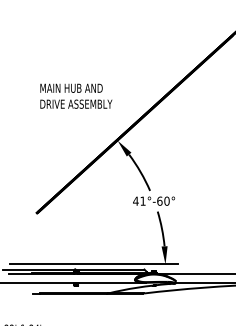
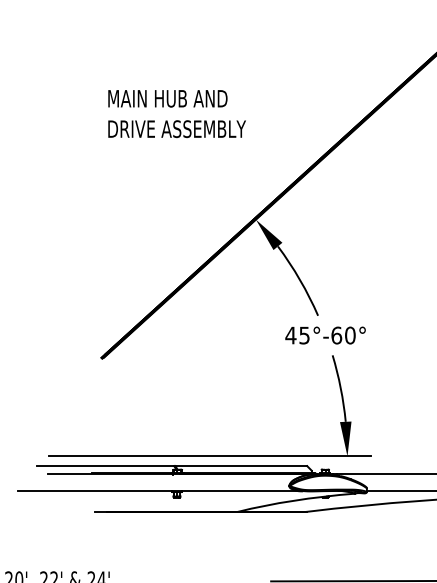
text: (76, 95) -> (177, 112), moved
text: (142, 200) -> (303, 334), 41°-60° -> 45°-60°

